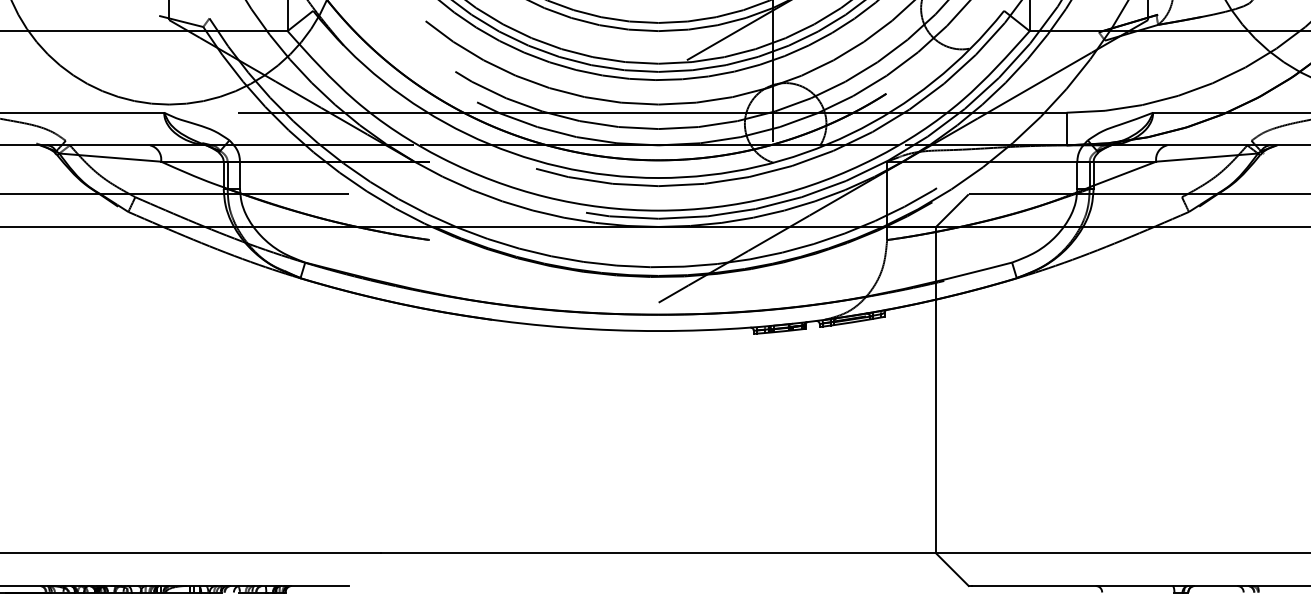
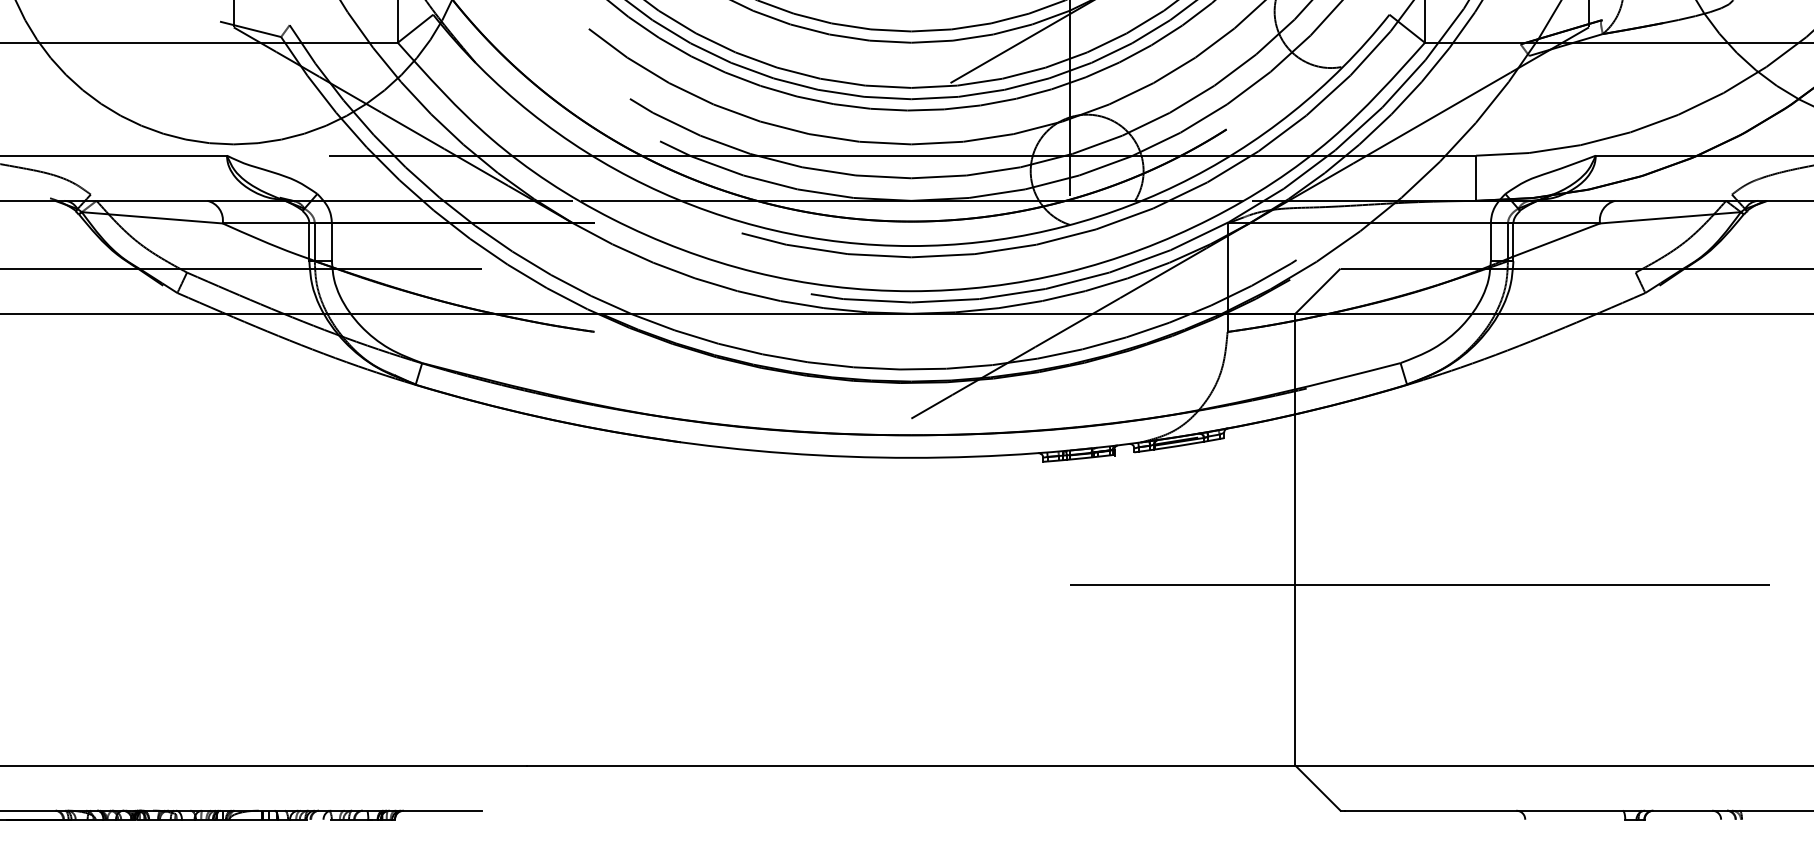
line: (1025, 422) -> (1419, 584), added

